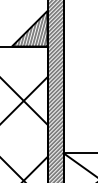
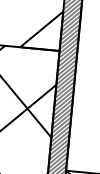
hatch: (29, 29) -> (41, 30), removed

